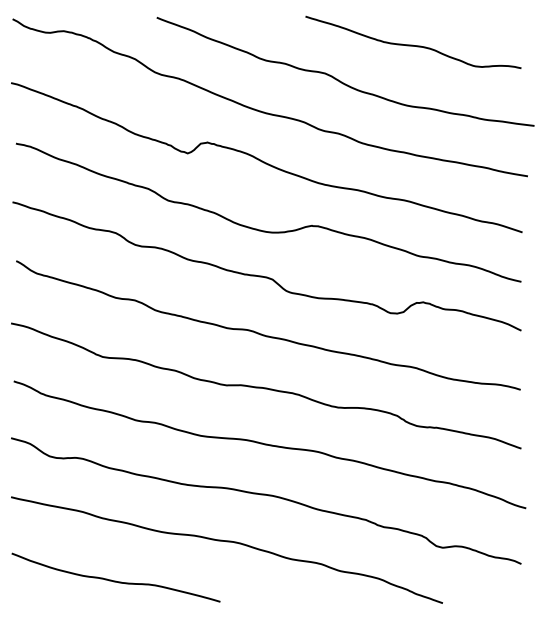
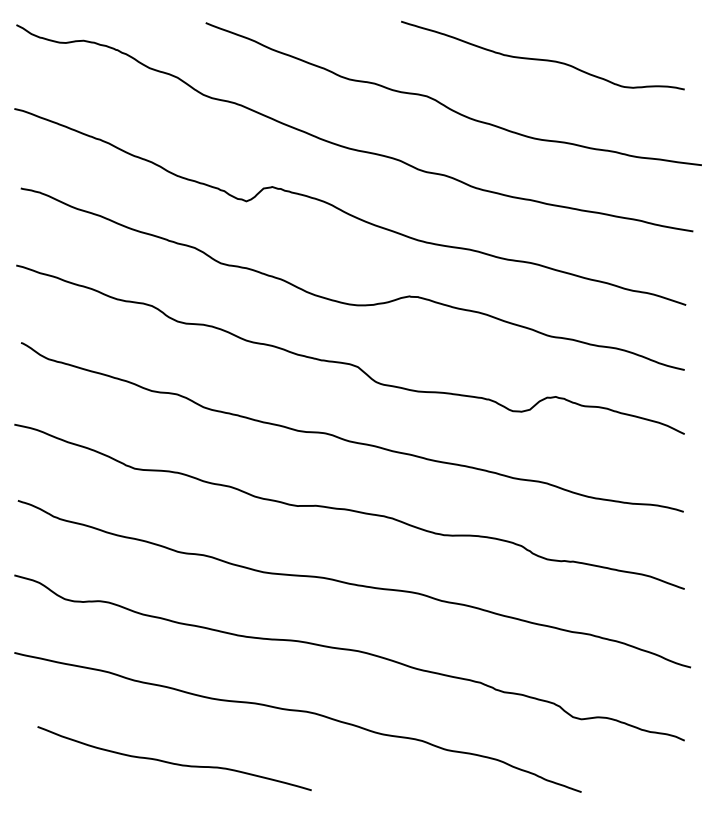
curve: (115, 580) -> (173, 762), moved

